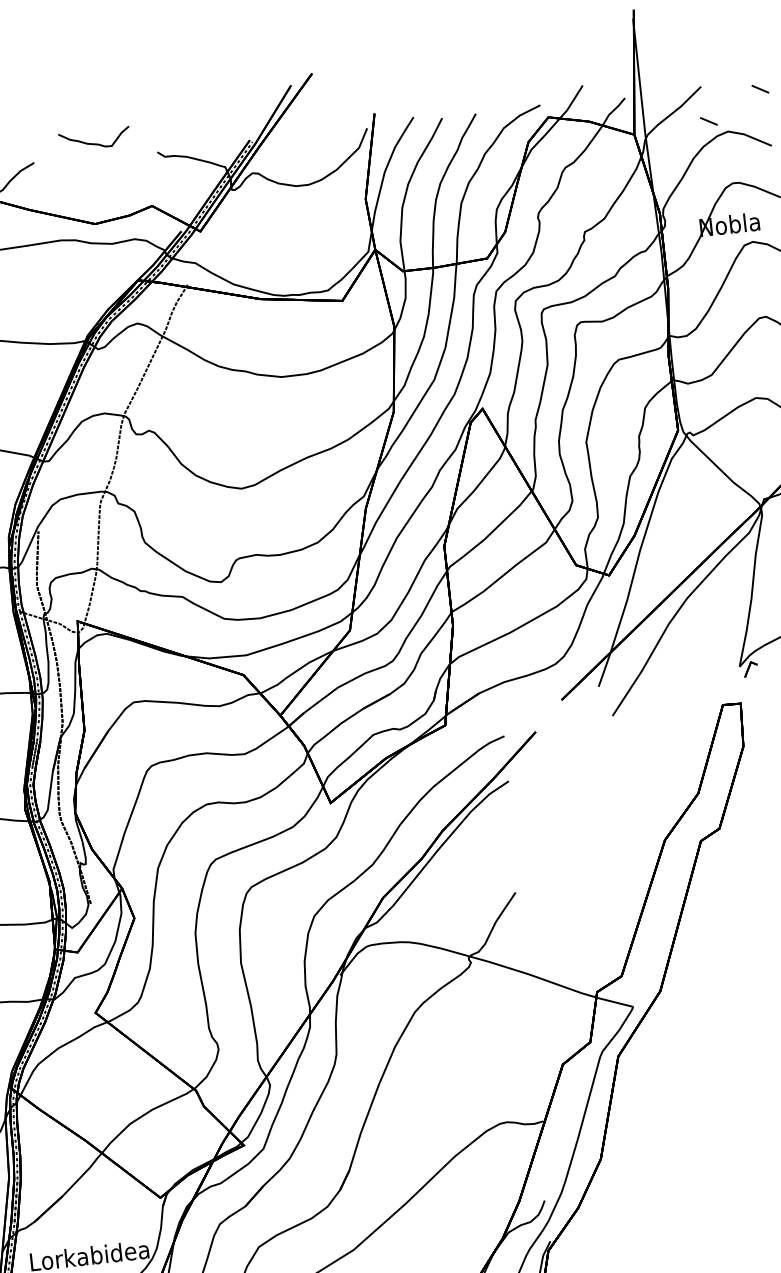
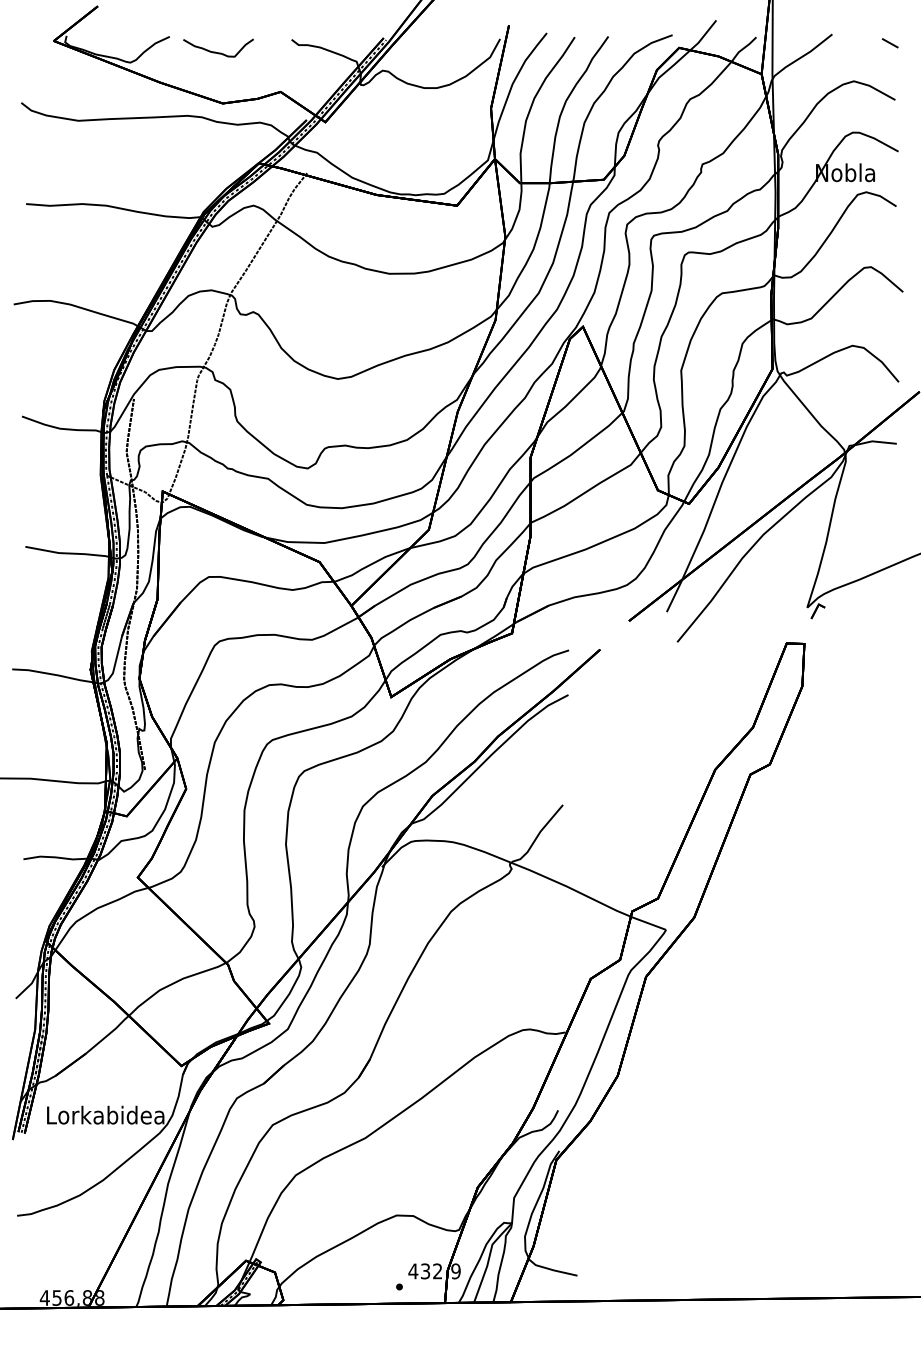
line: (708, 121) -> (835, 69), removed
curve: (91, 142) -> (215, 51), moved

